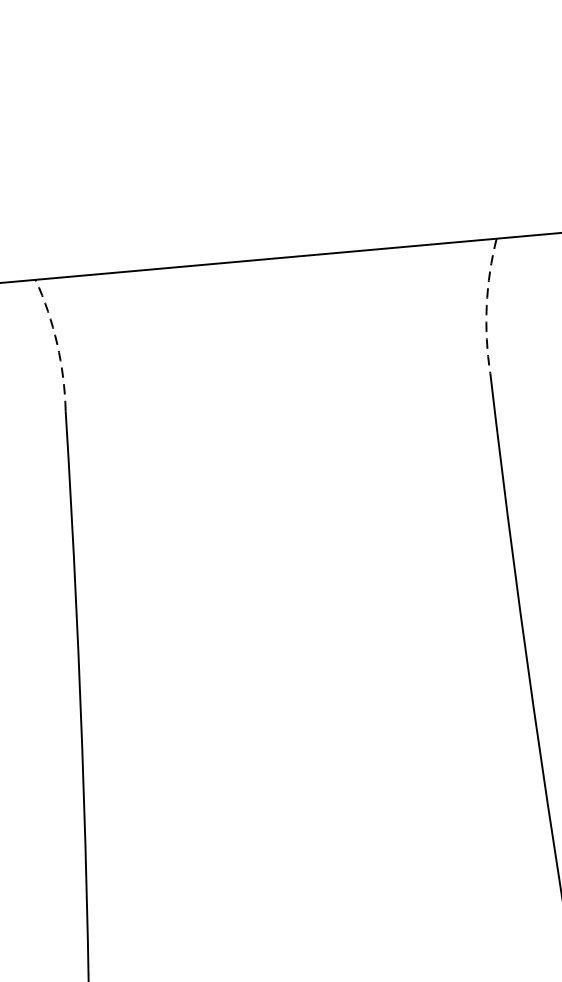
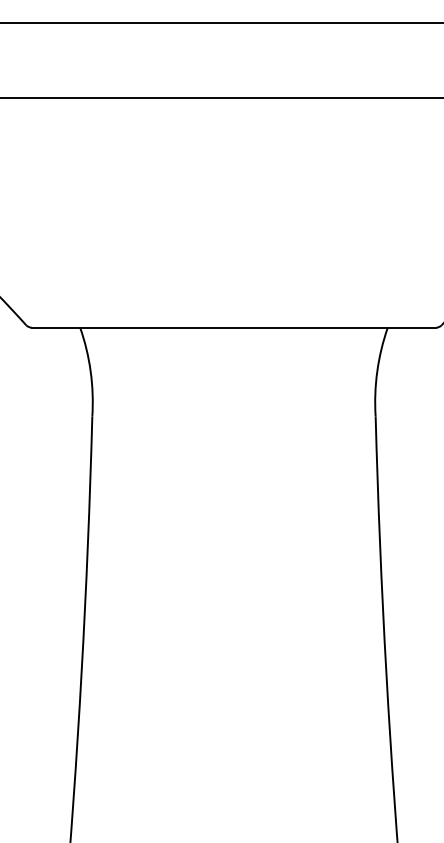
arc: (487, 305) -> (377, 371), dashed -> solid
arc: (56, 344) -> (90, 371), dashed -> solid

